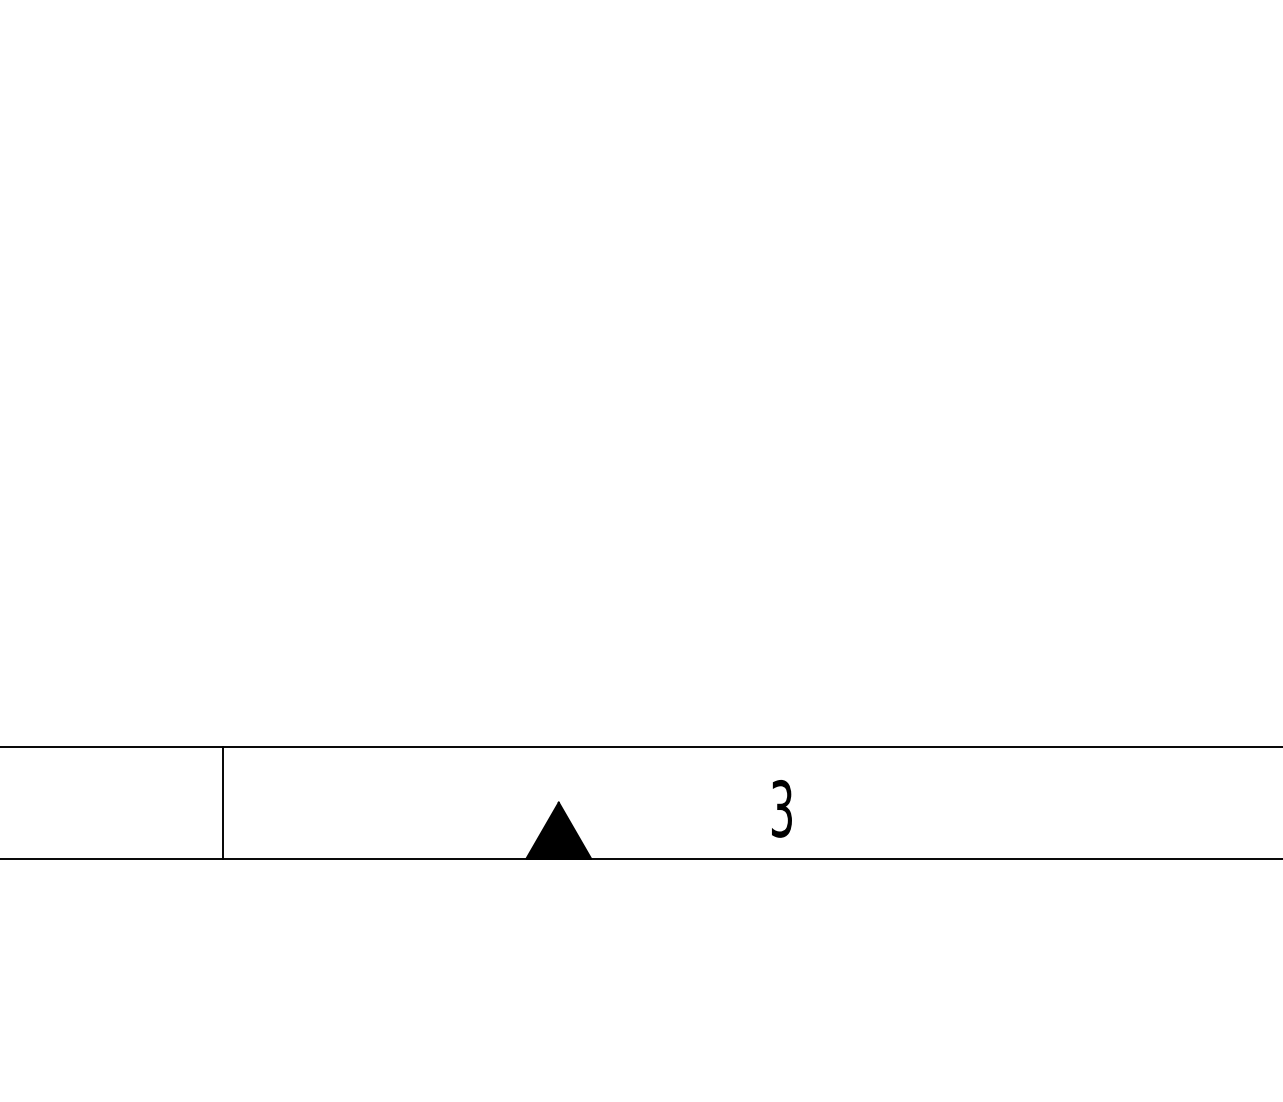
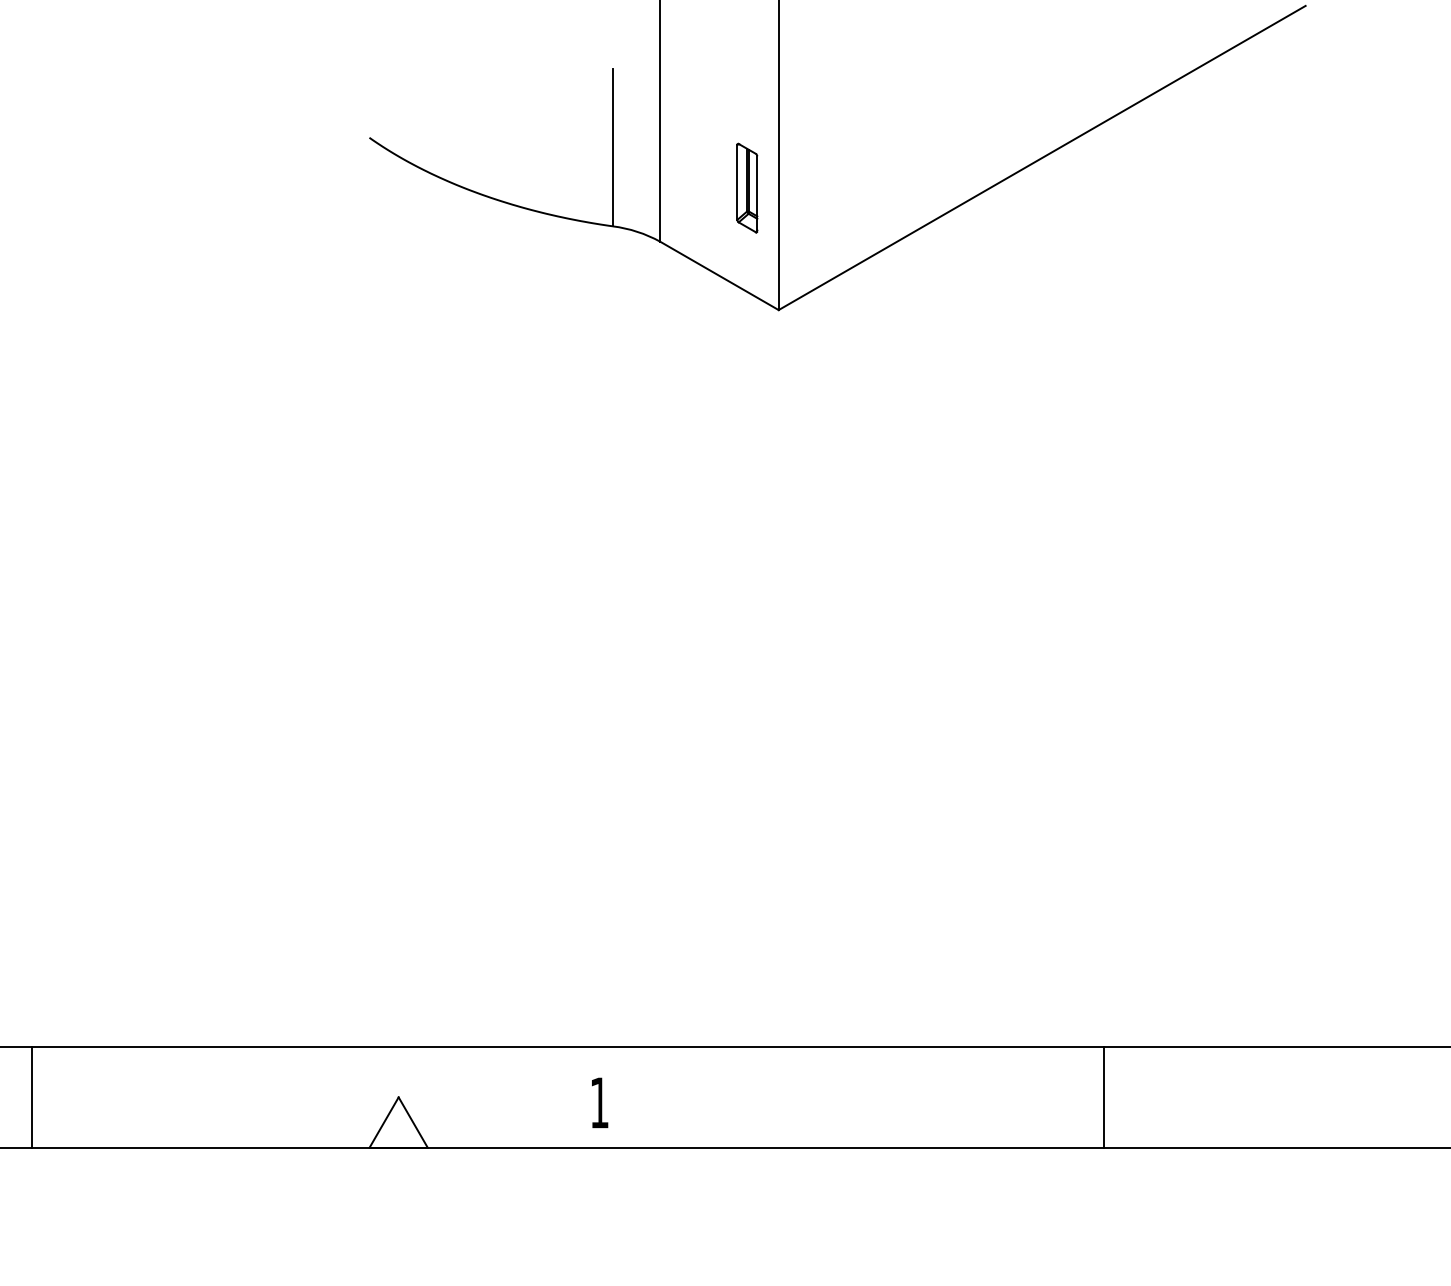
line: (223, 802) -> (31, 1097), moved
text: (781, 808) -> (599, 1102), 3 -> 1
fill: (558, 830) -> (398, 1122), removed

